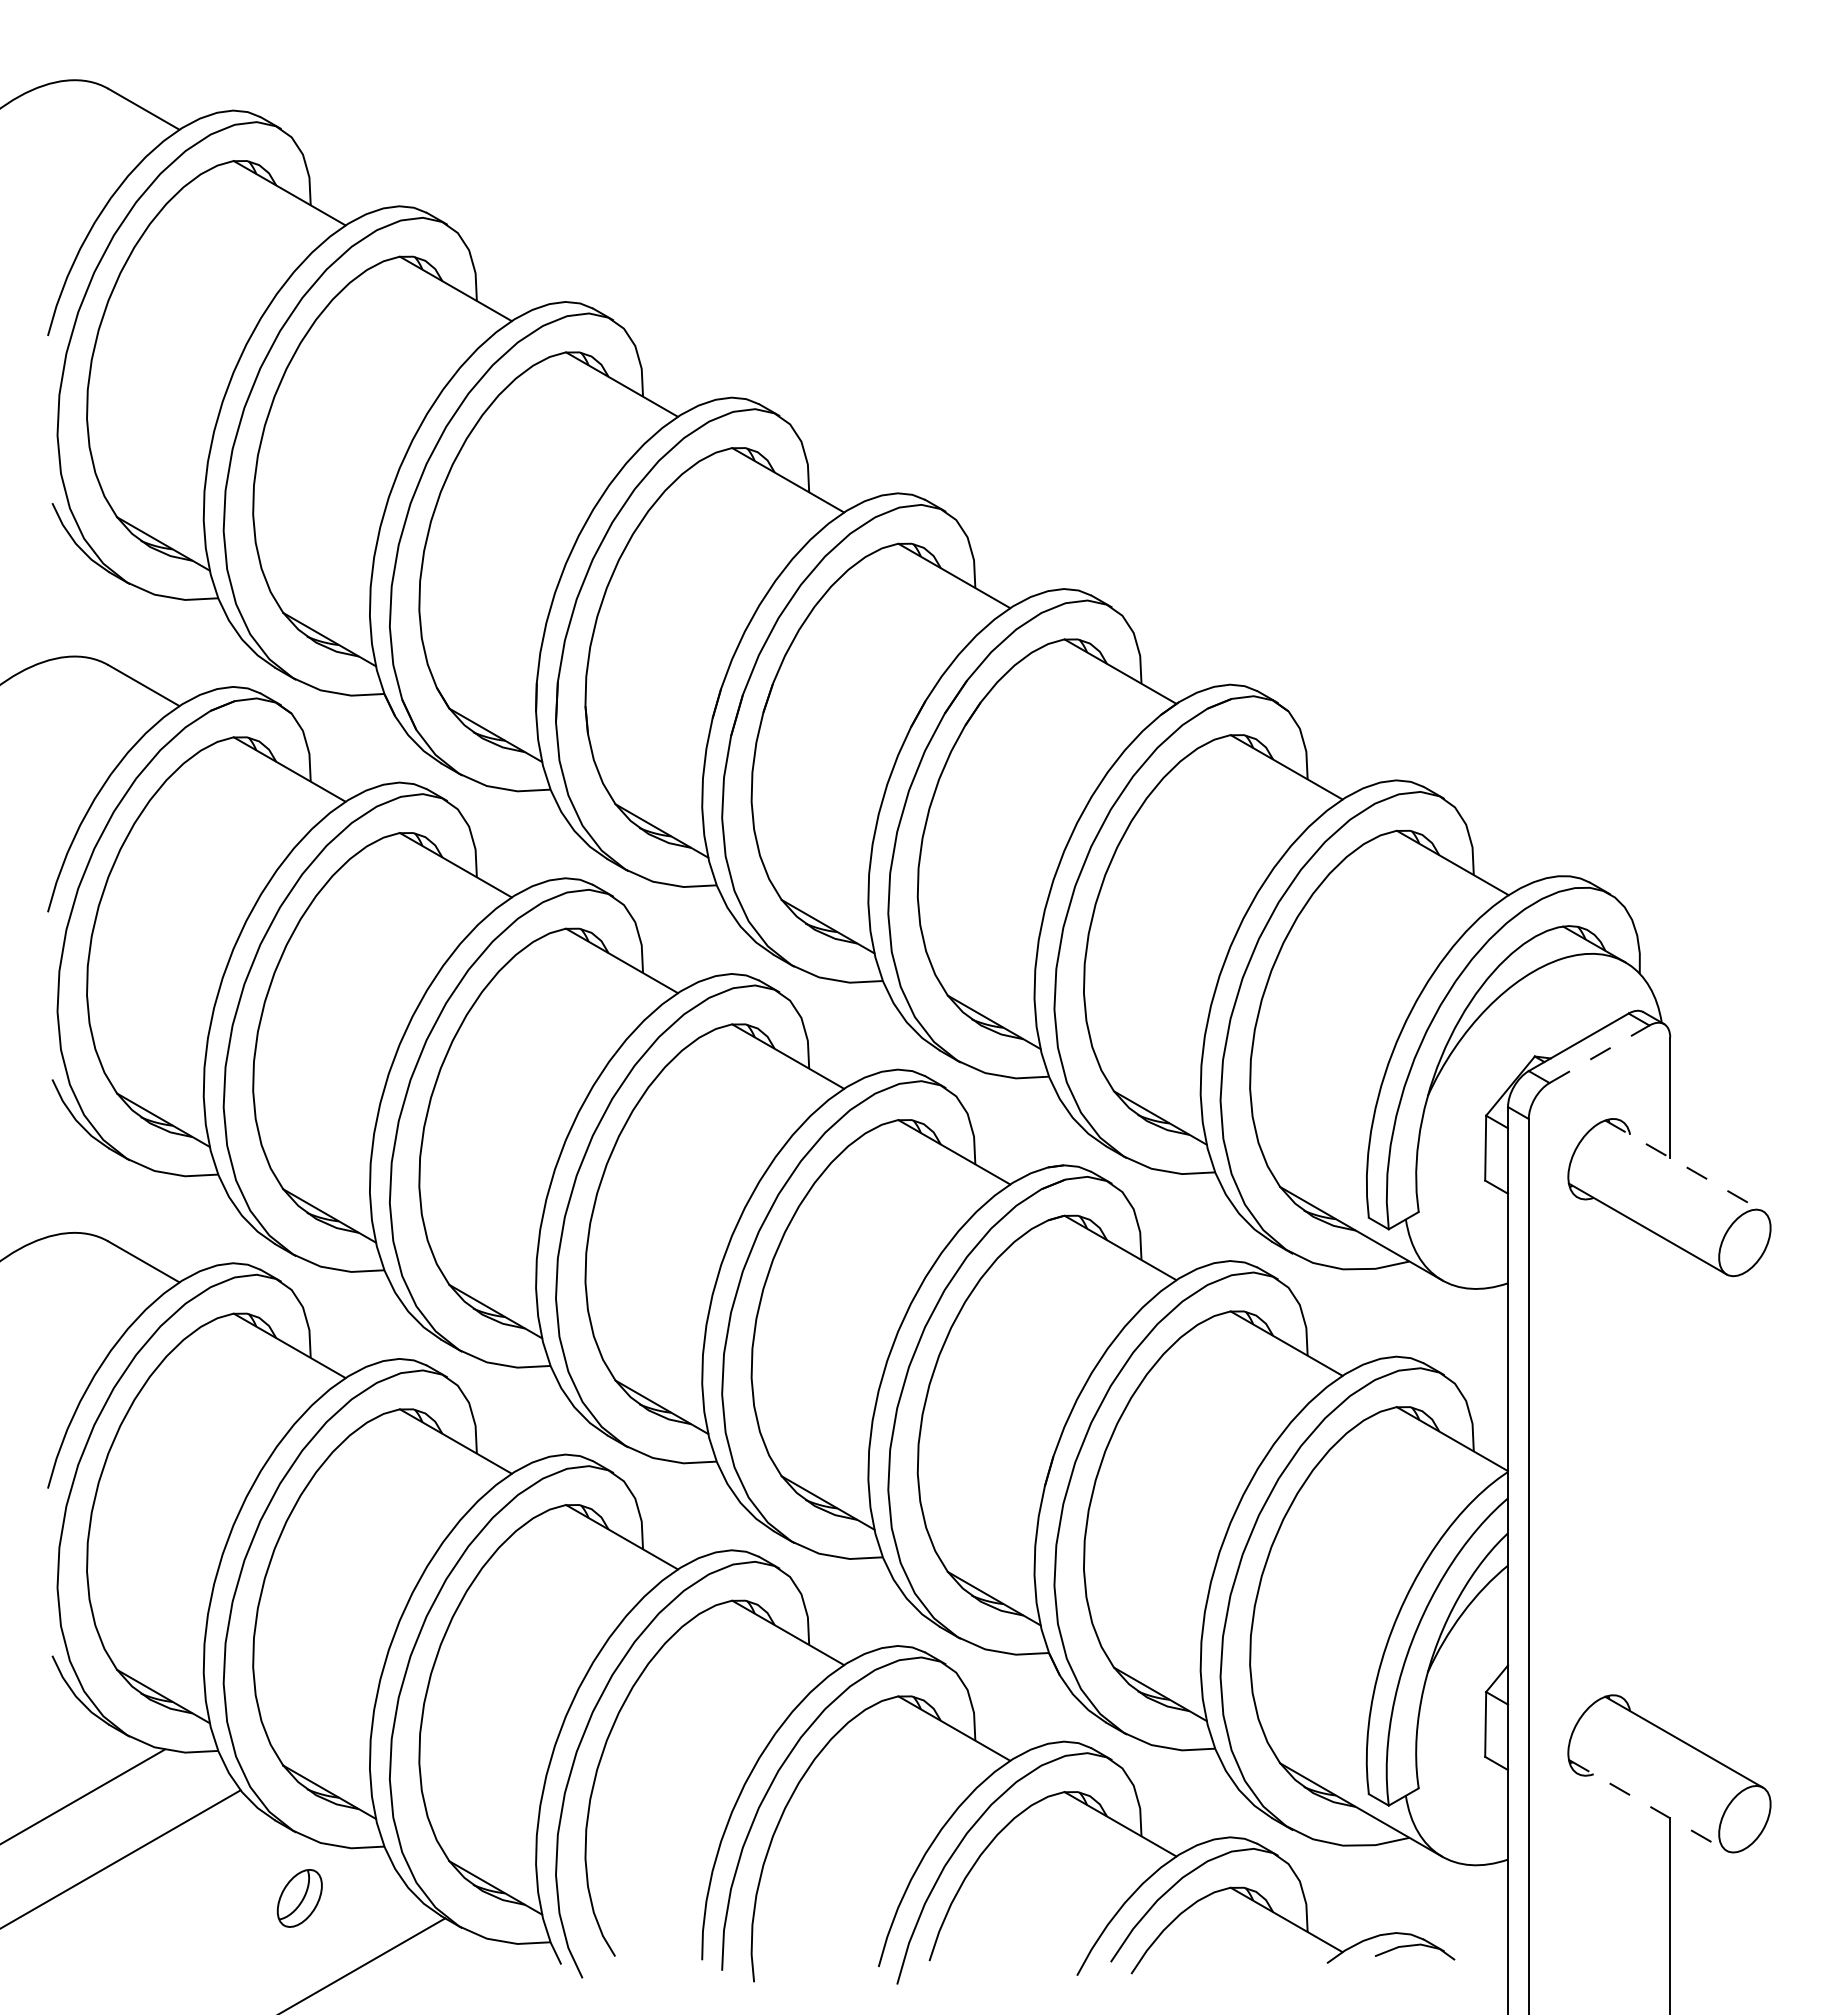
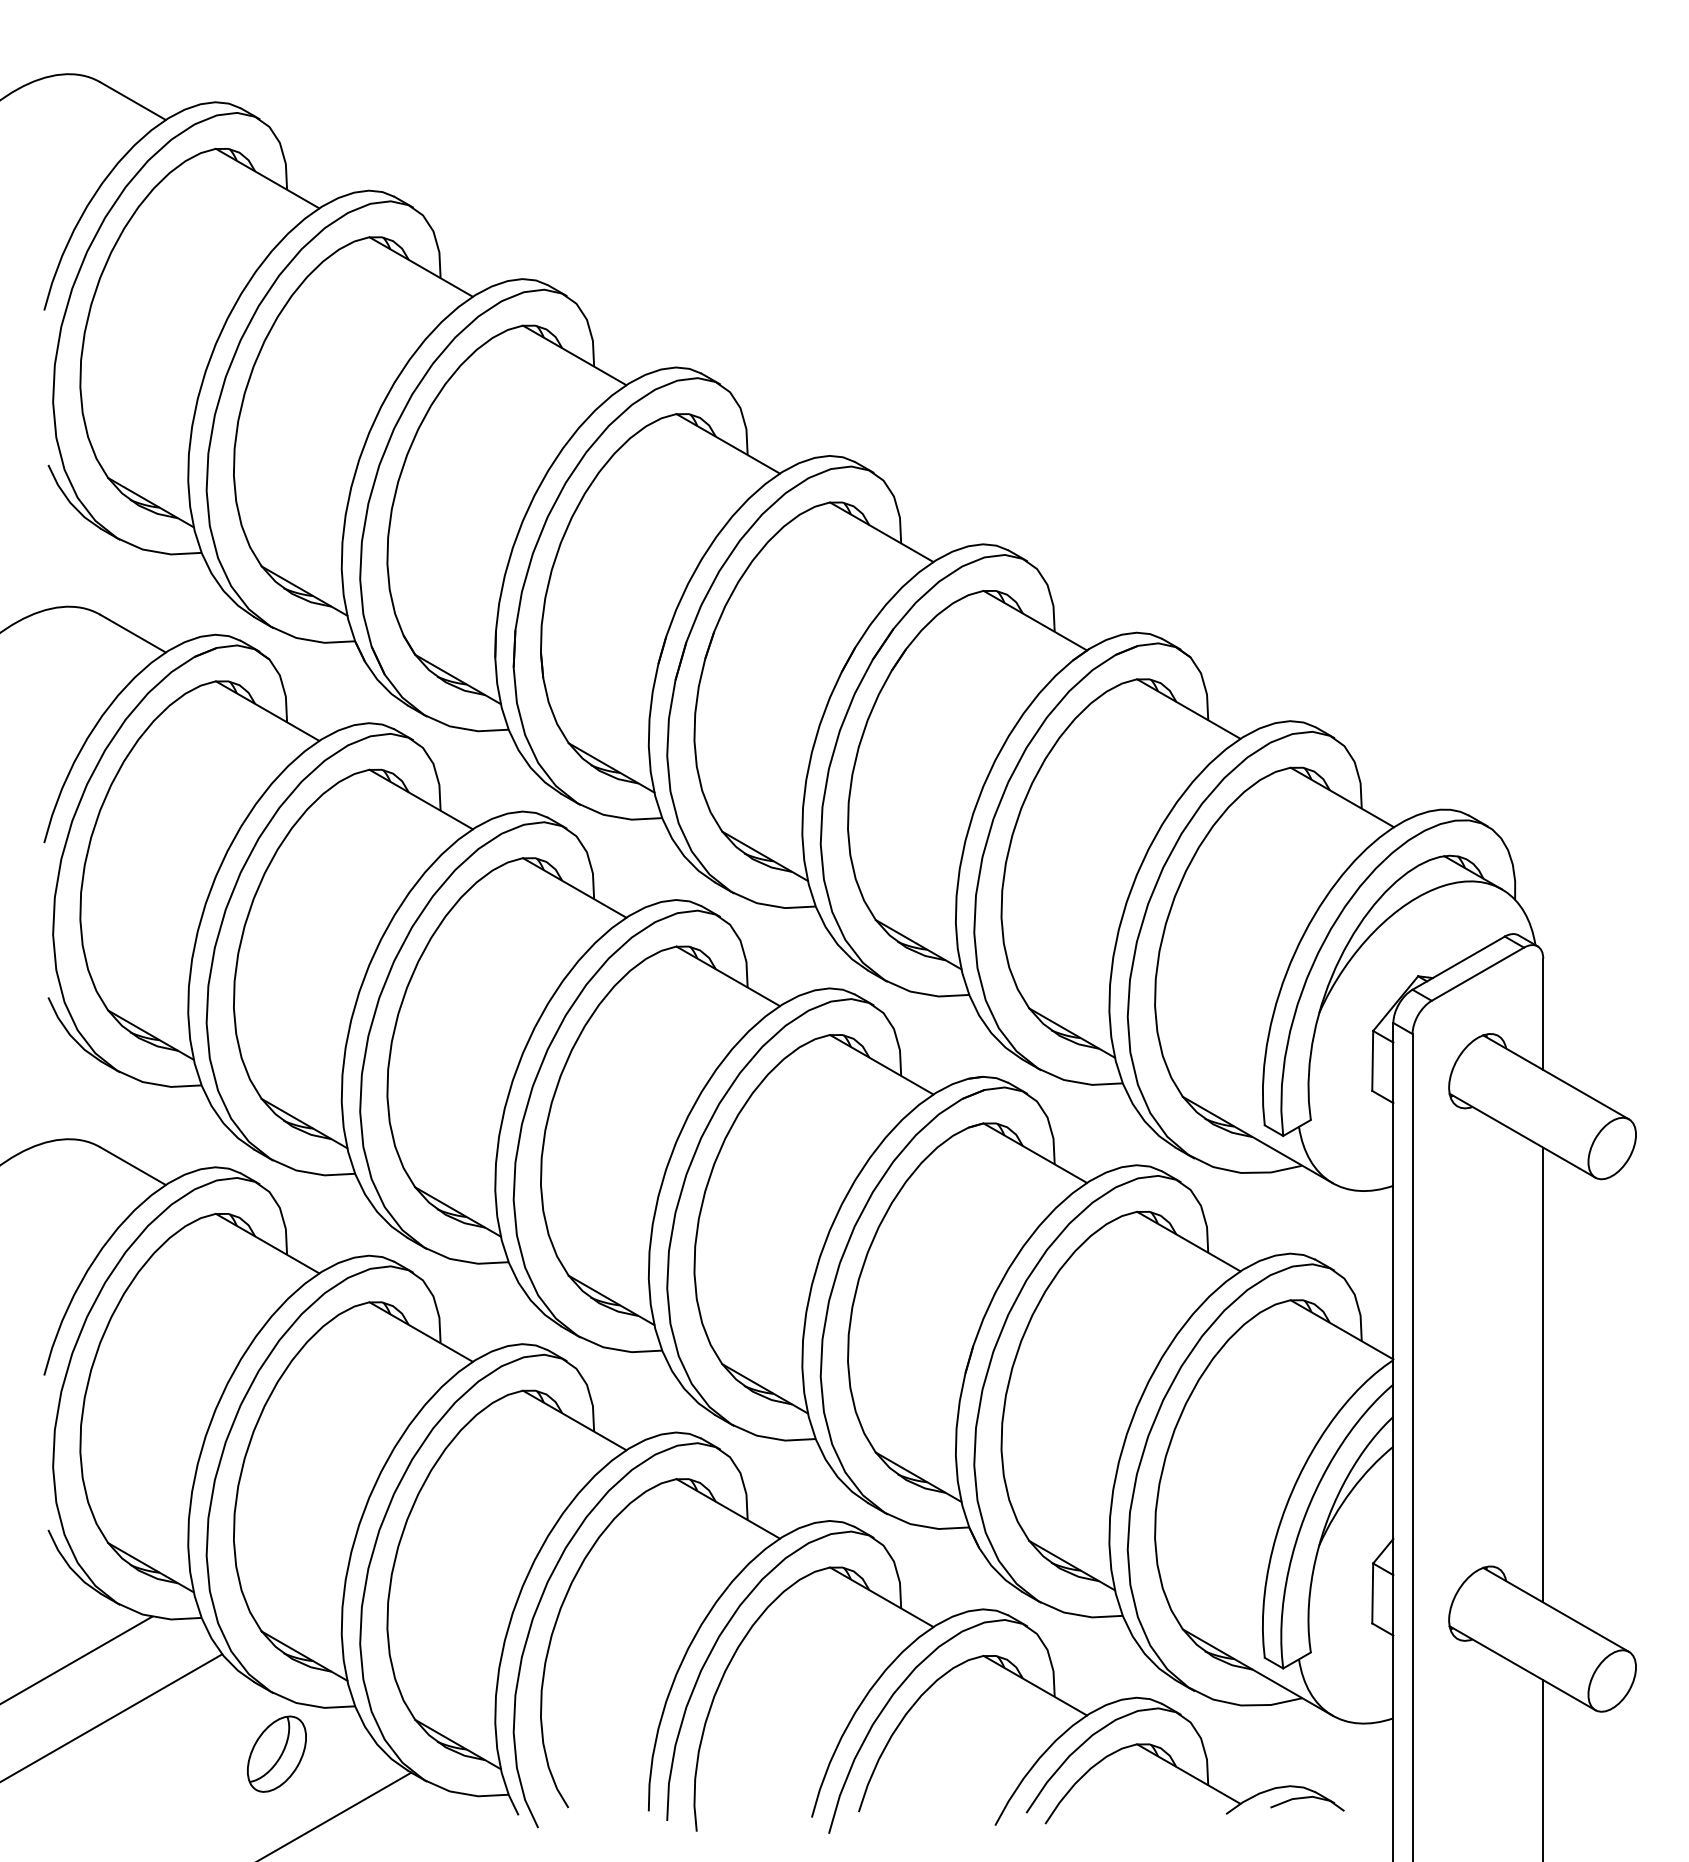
line: (1599, 1054) -> (1477, 974), dashed -> solid
line: (1684, 1166) -> (1556, 1077), dashed -> solid
line: (1670, 1487) -> (1543, 1374), added
line: (1648, 1805) -> (1523, 1668), dashed -> solid
part: (299, 1898) -> (276, 1754), size x1.43

